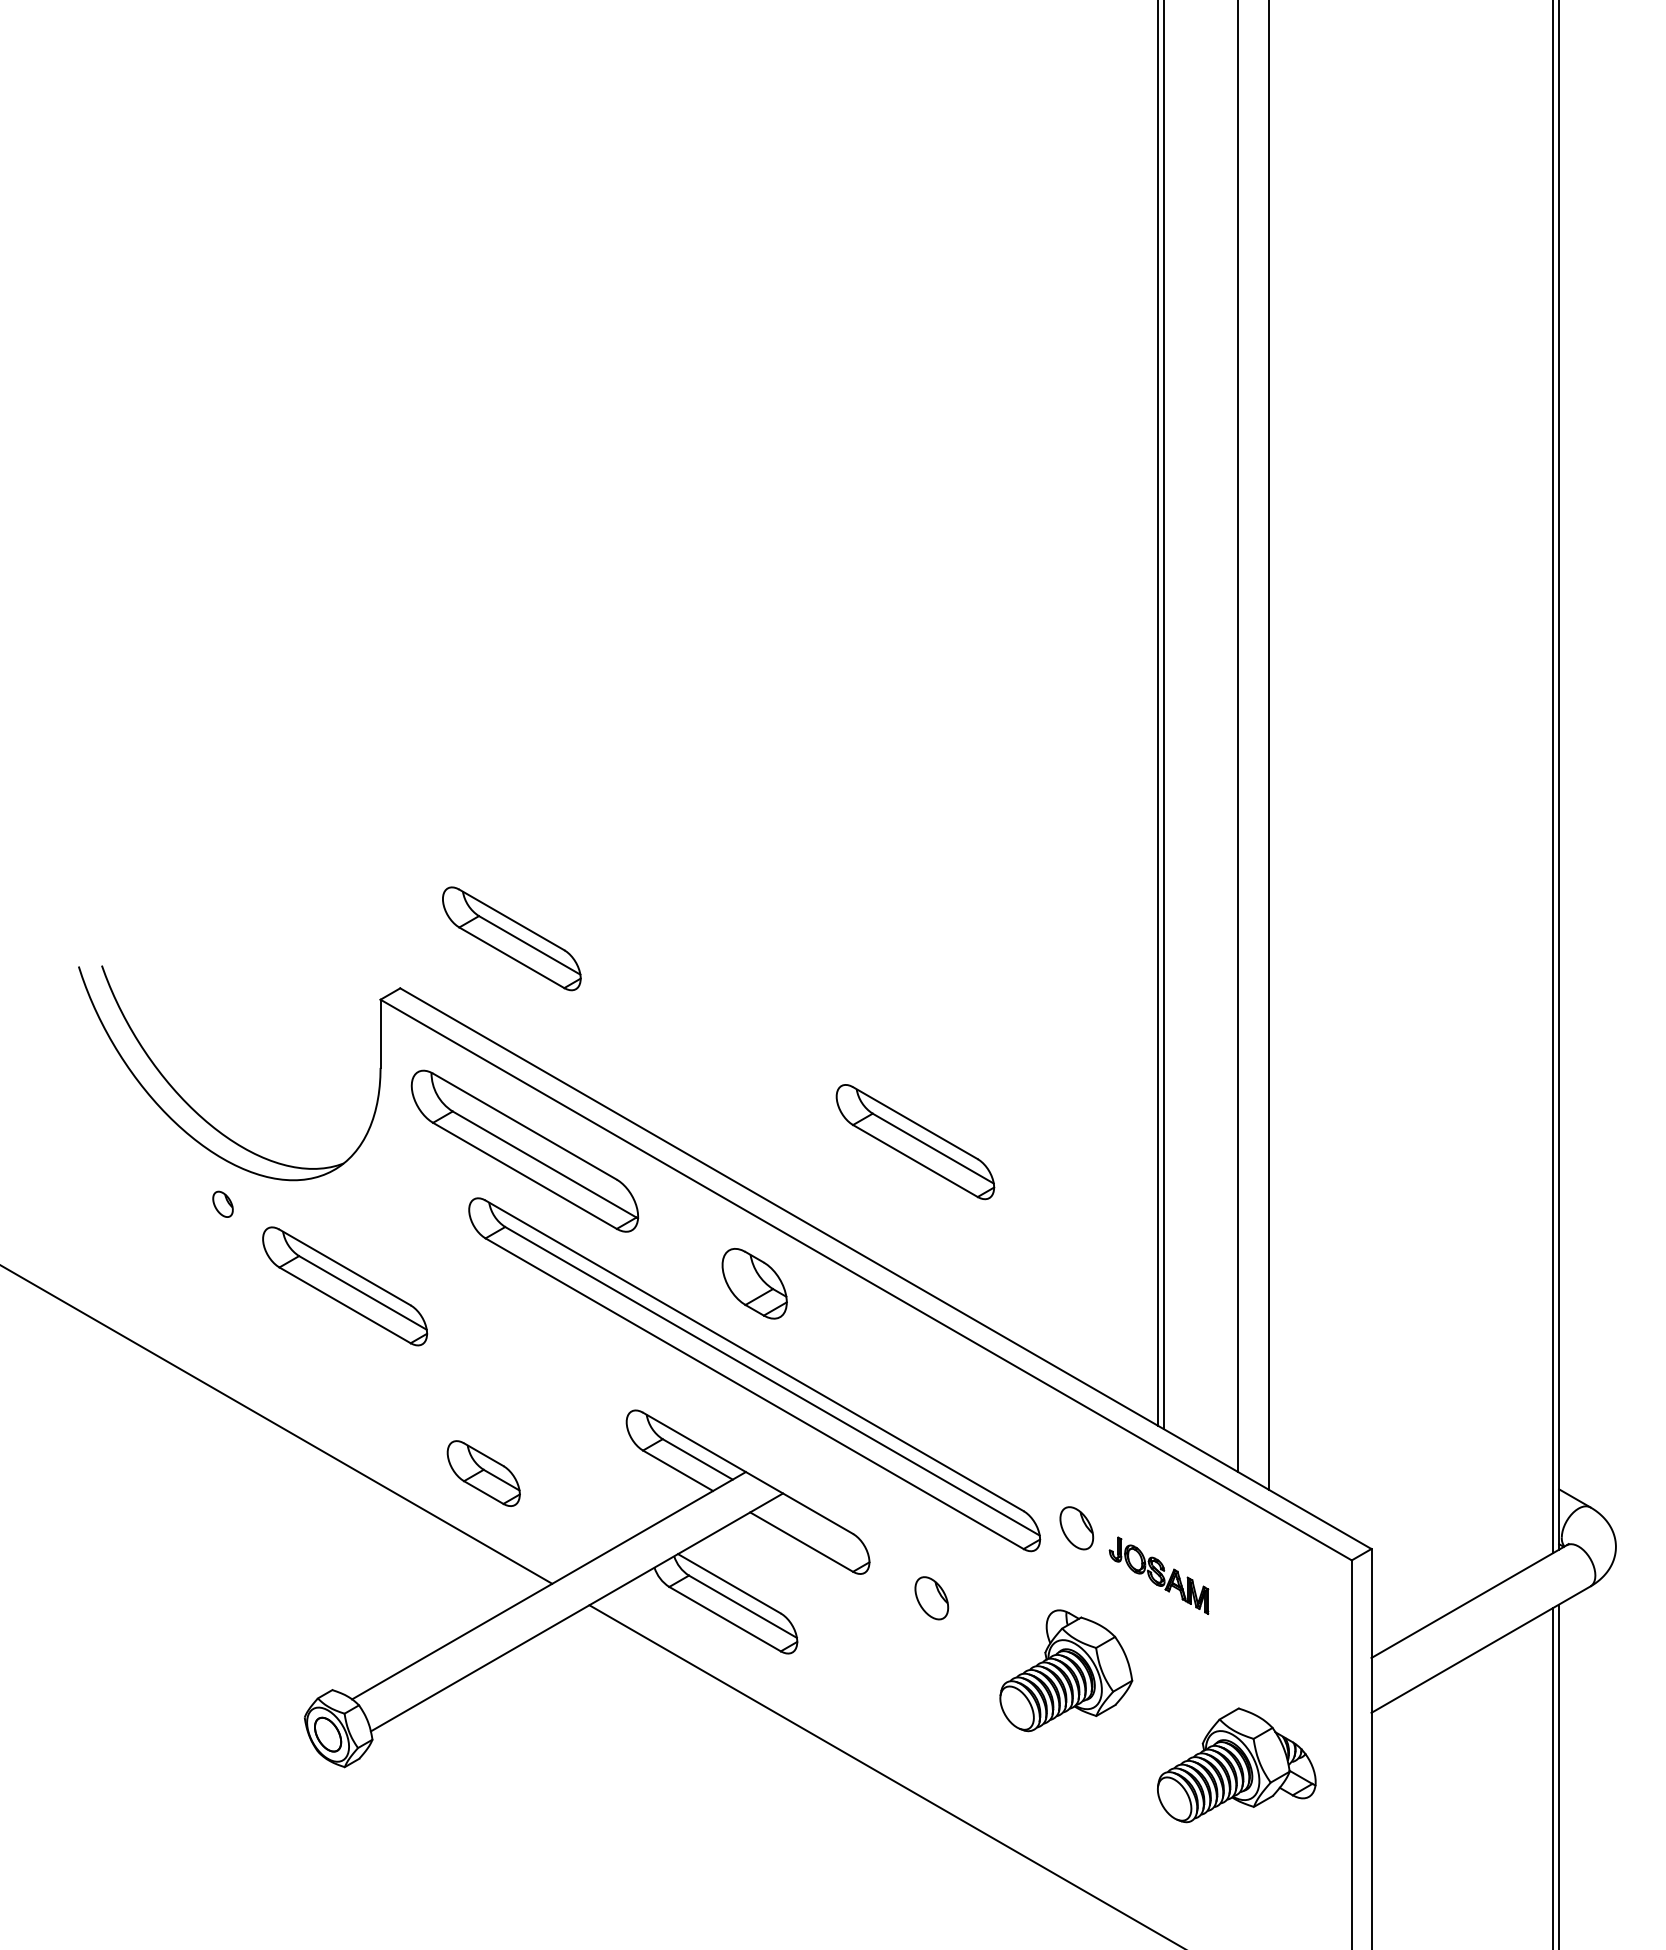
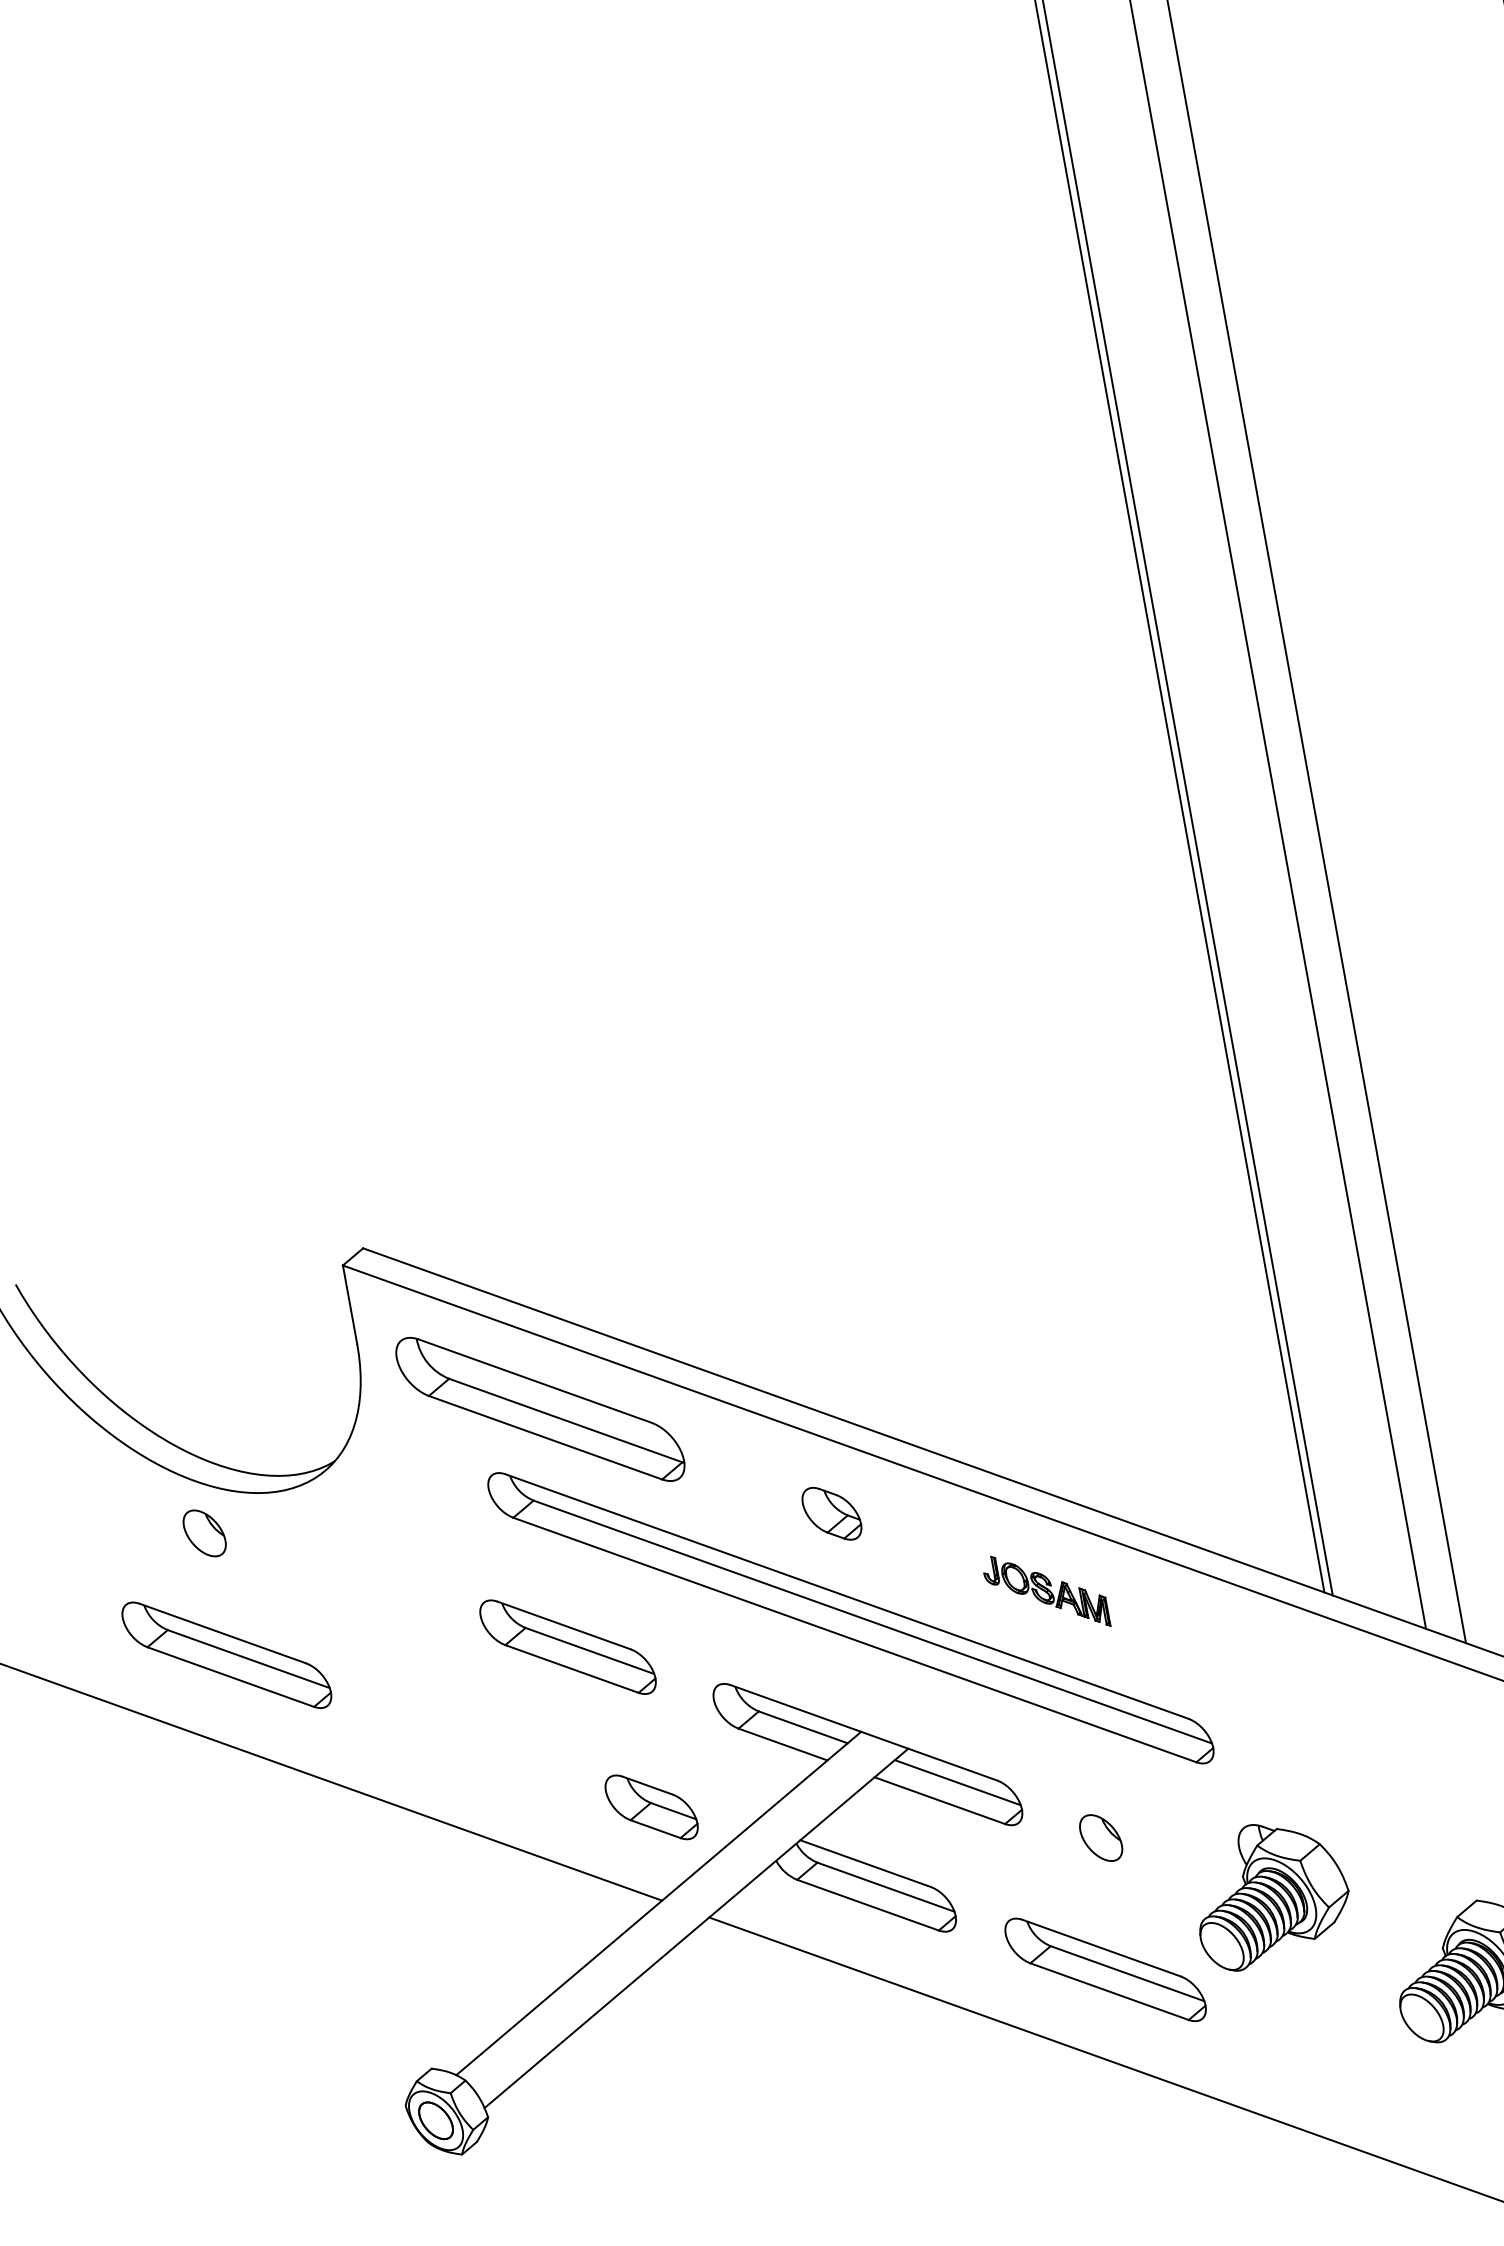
part: (511, 938) -> (567, 1646), moved
part: (915, 1142) -> (1105, 1970), moved
part: (222, 1204) -> (204, 1533), size x1.67
part: (754, 1283) -> (831, 1513), size x0.71
part: (345, 1286) -> (227, 1655), moved
part: (483, 1473) -> (651, 1807), moved
part: (1076, 1528) -> (1252, 1727), removed
line: (819, 1529) -> (957, 1782), added
part: (1158, 1575) -> (1045, 1592), moved

